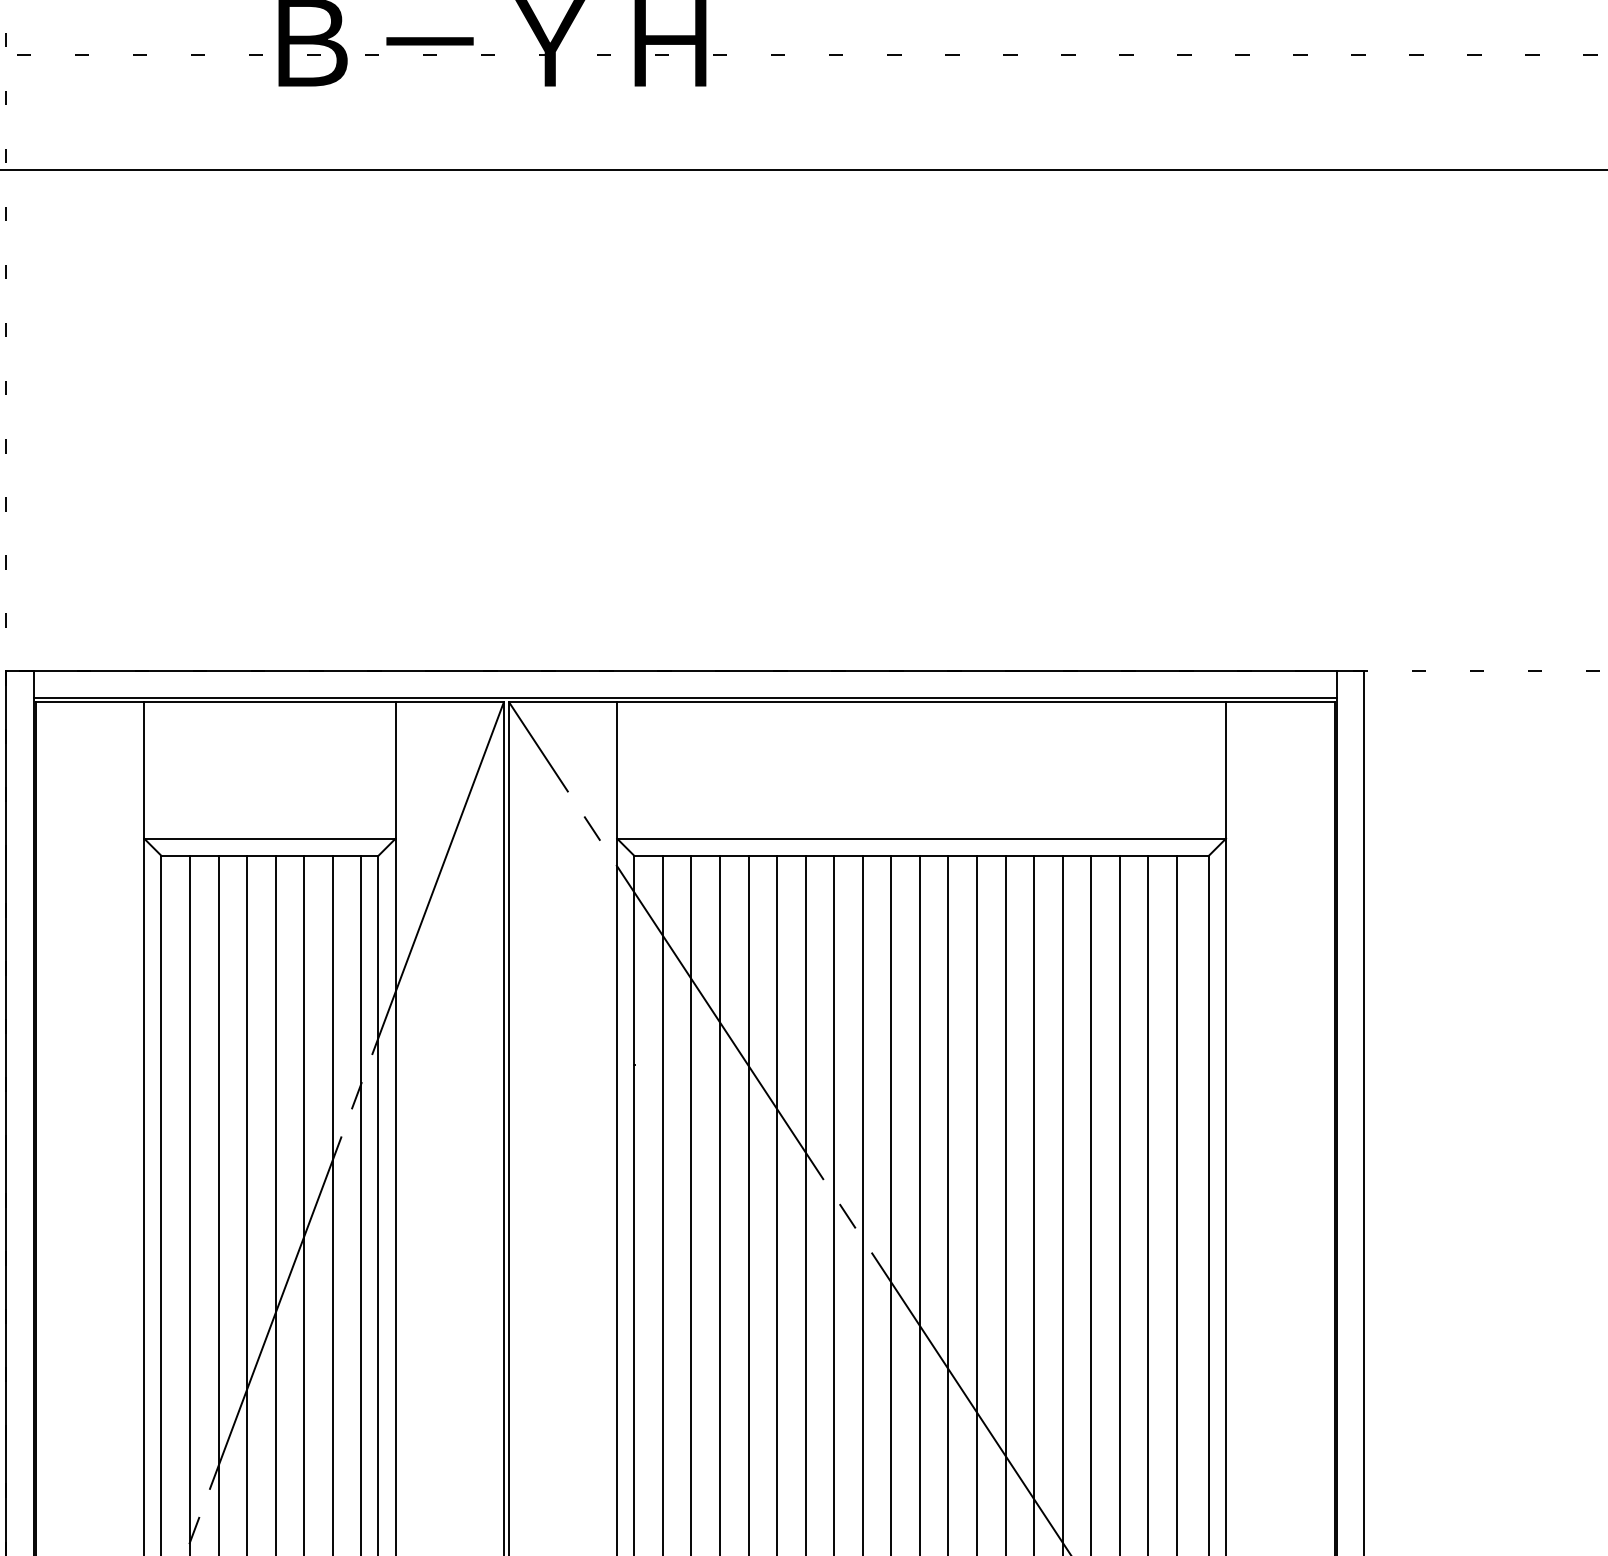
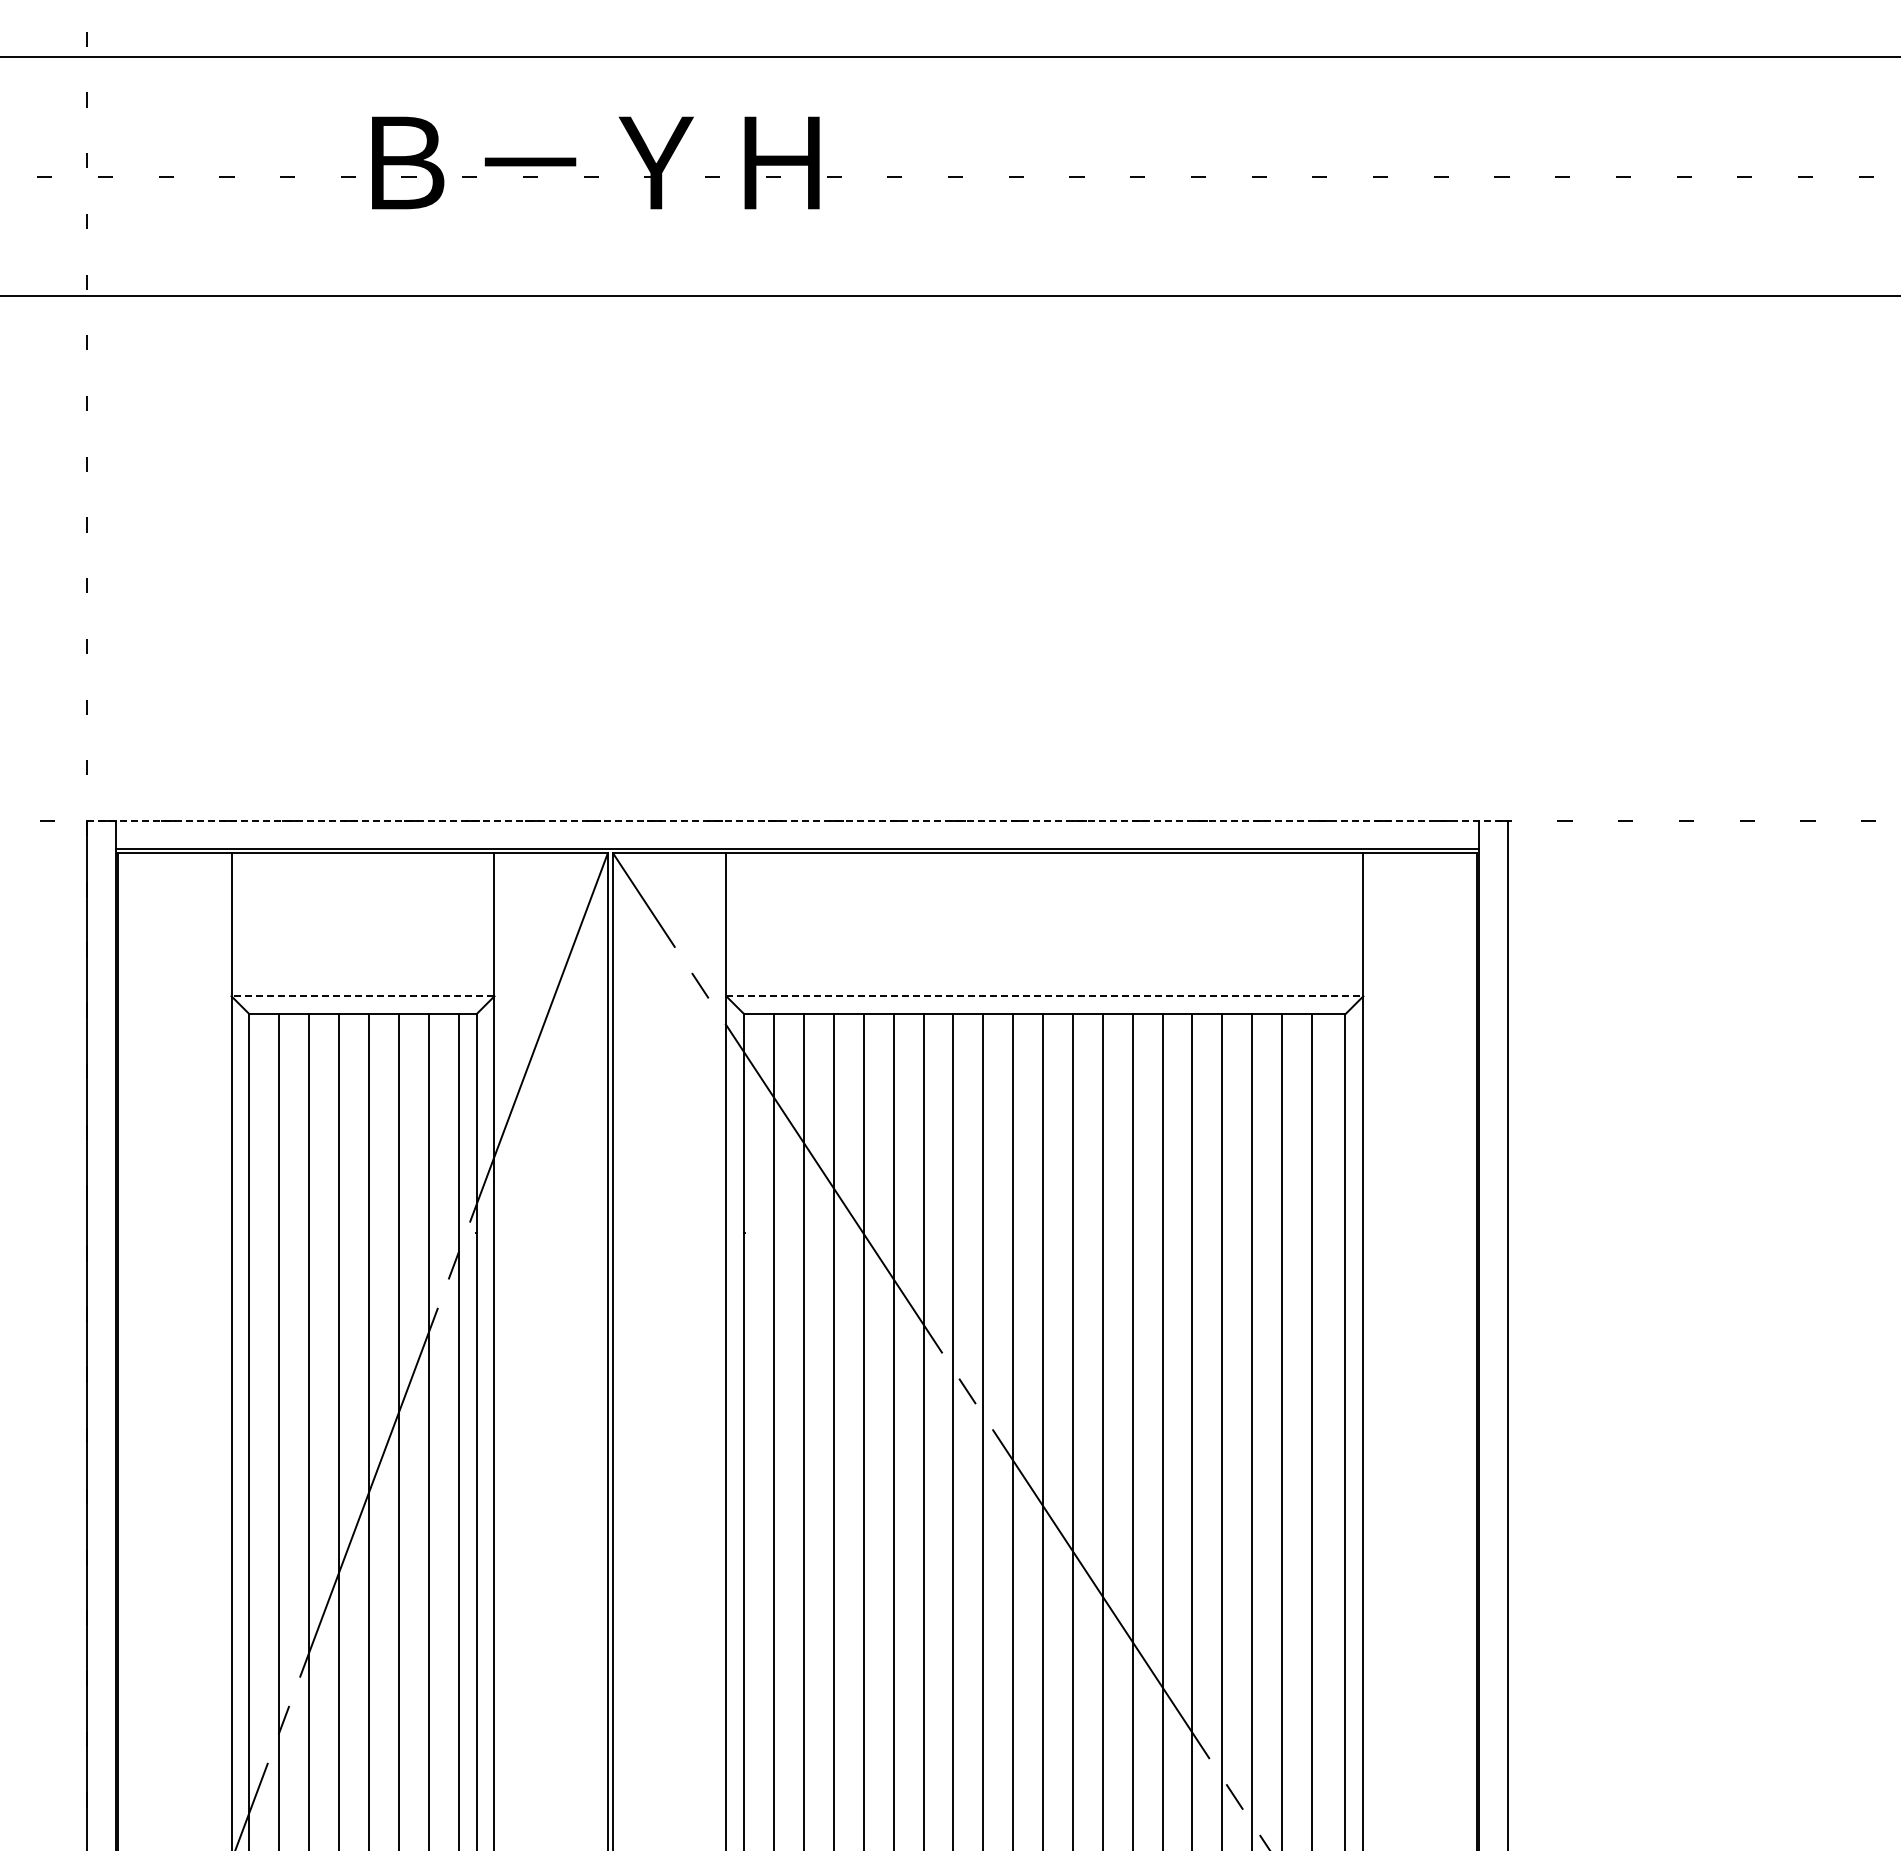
line: (685, 670) -> (797, 820), solid -> dashed
line: (269, 838) -> (362, 996), solid -> dashed
line: (921, 838) -> (1044, 996), solid -> dashed

